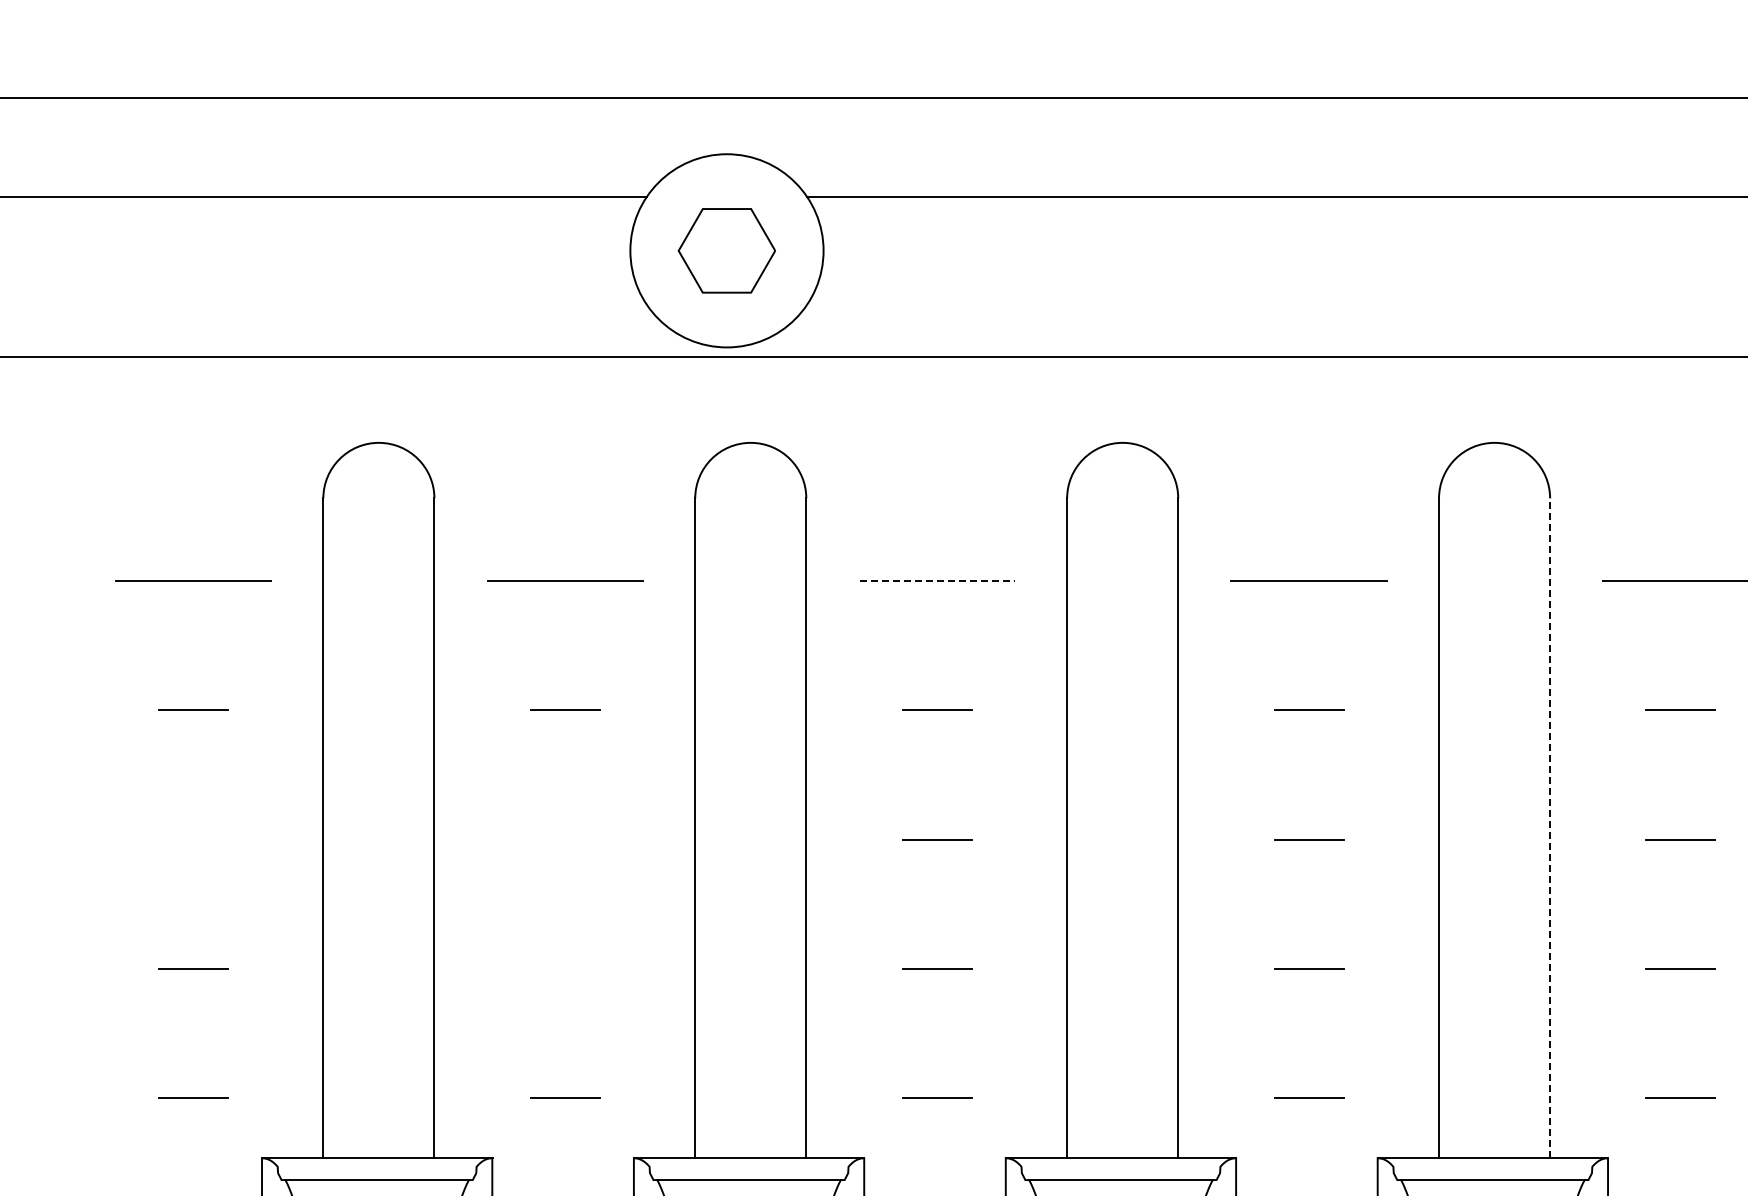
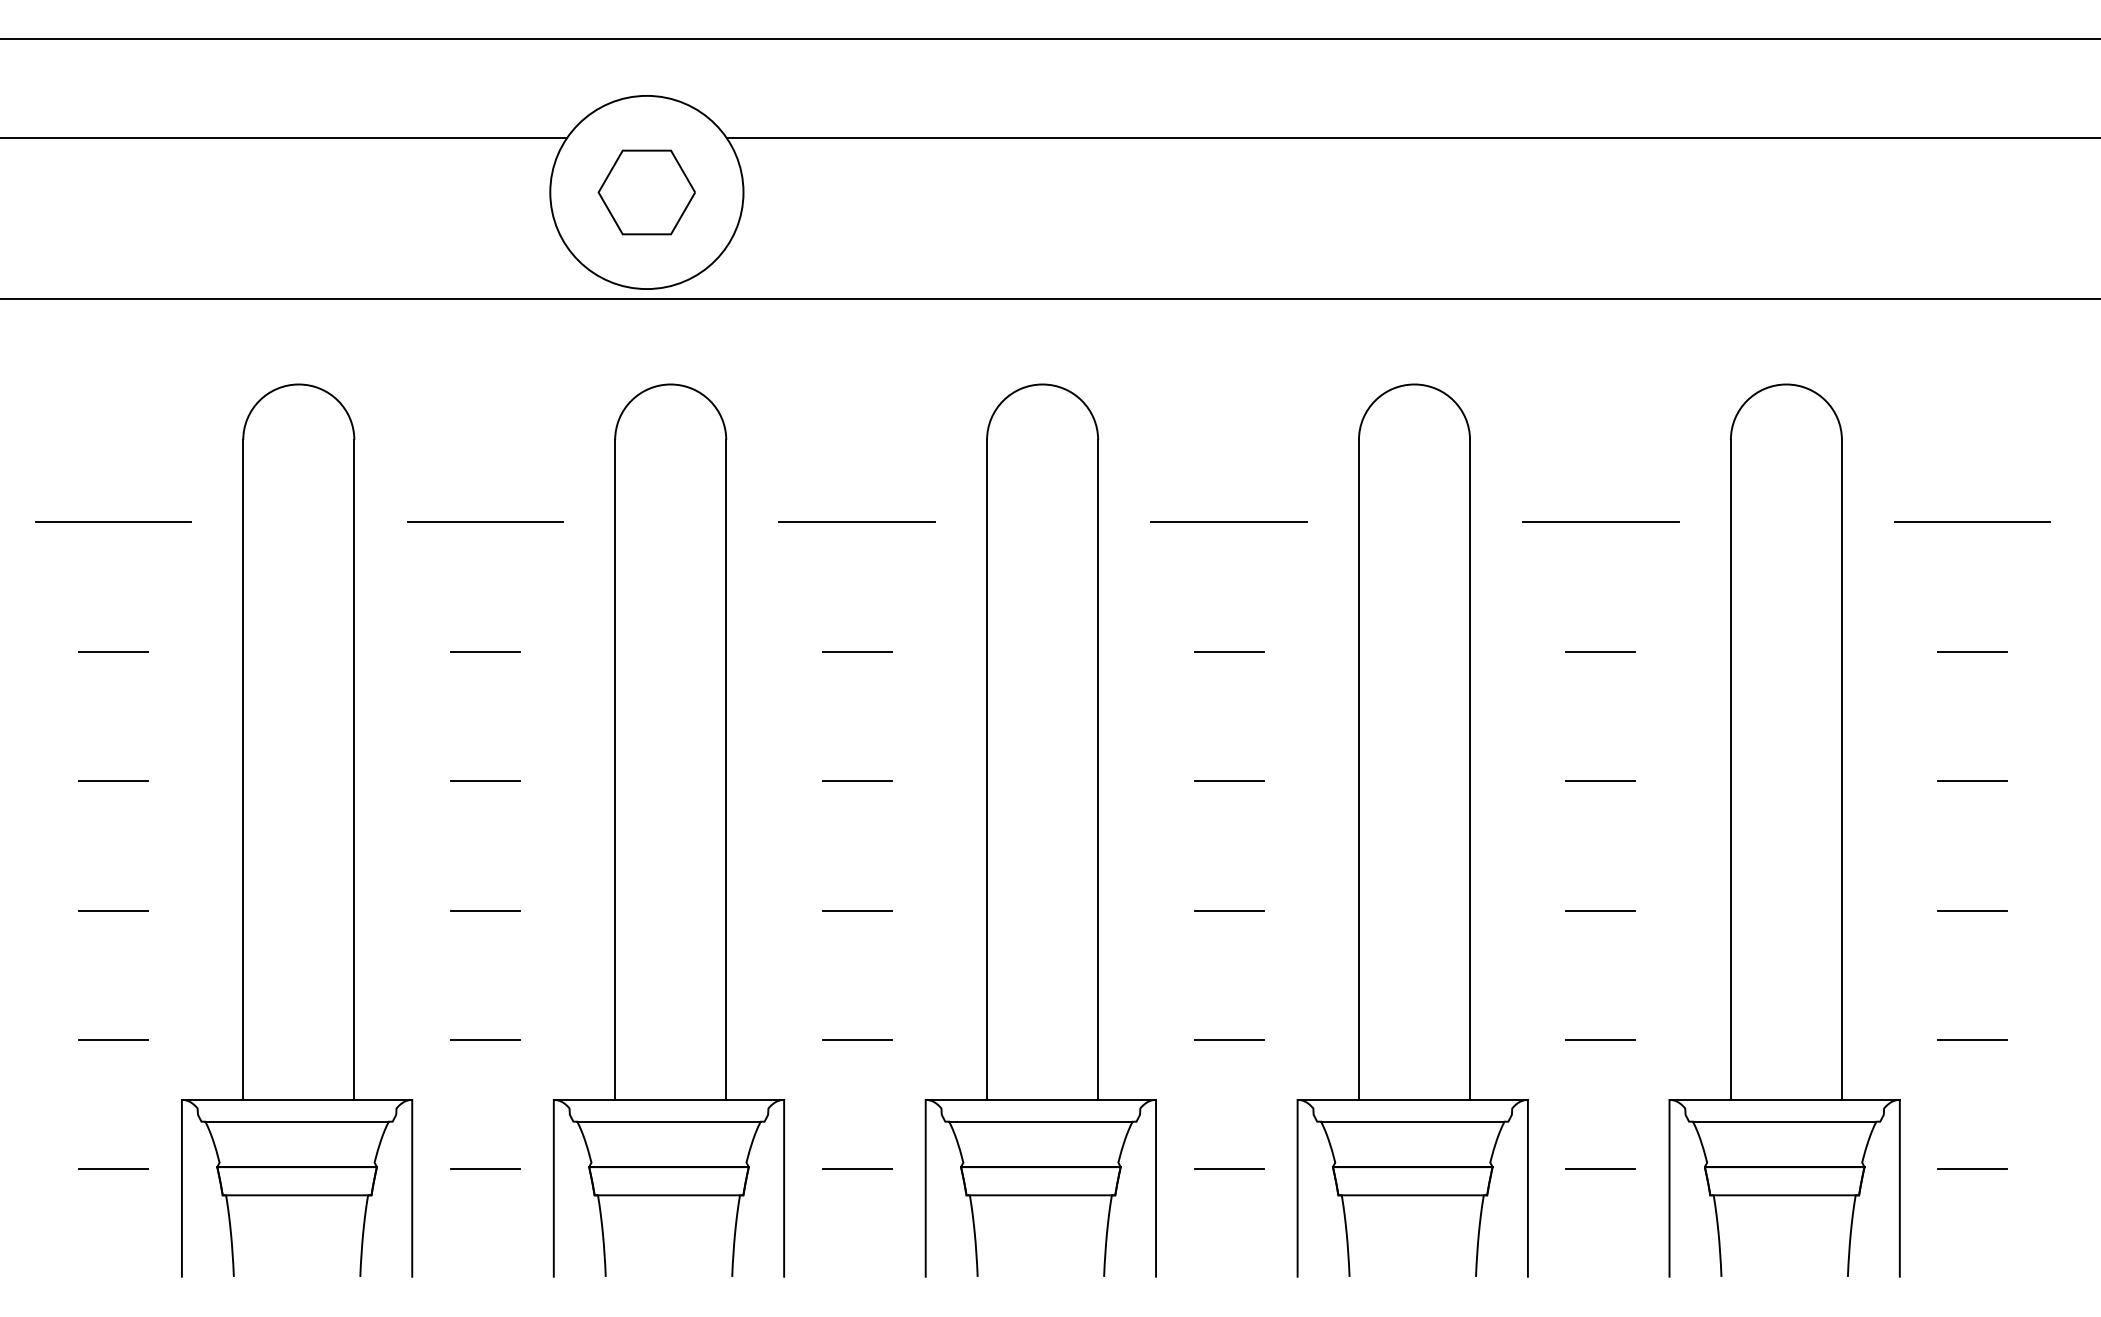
line: (937, 580) -> (857, 522), dashed -> solid
line: (1550, 828) -> (1470, 770), dashed -> solid
line: (193, 838) -> (113, 780), added
line: (564, 839) -> (484, 781), added
line: (564, 968) -> (484, 910), added

